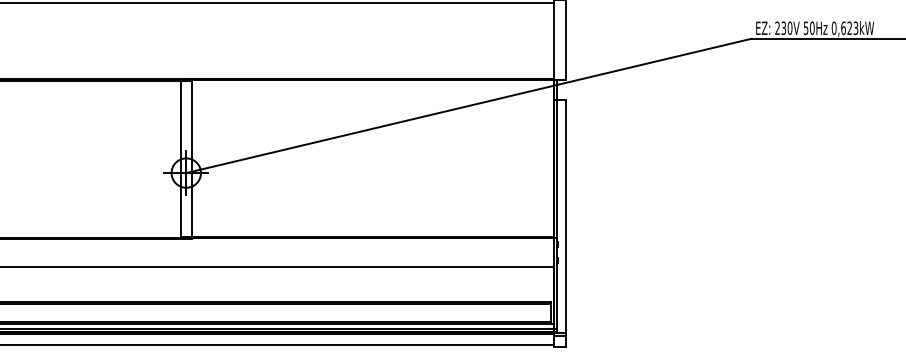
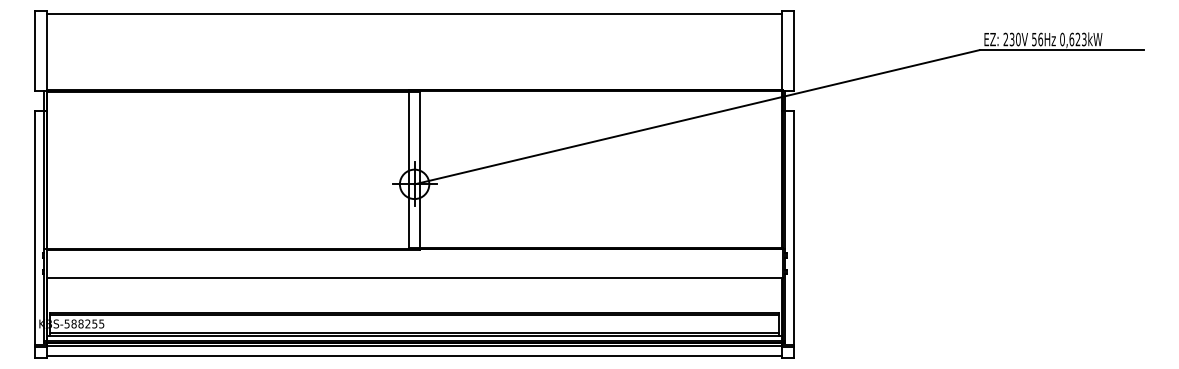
text: (812, 27) -> (1040, 38), 50Hz -> 56Hz

